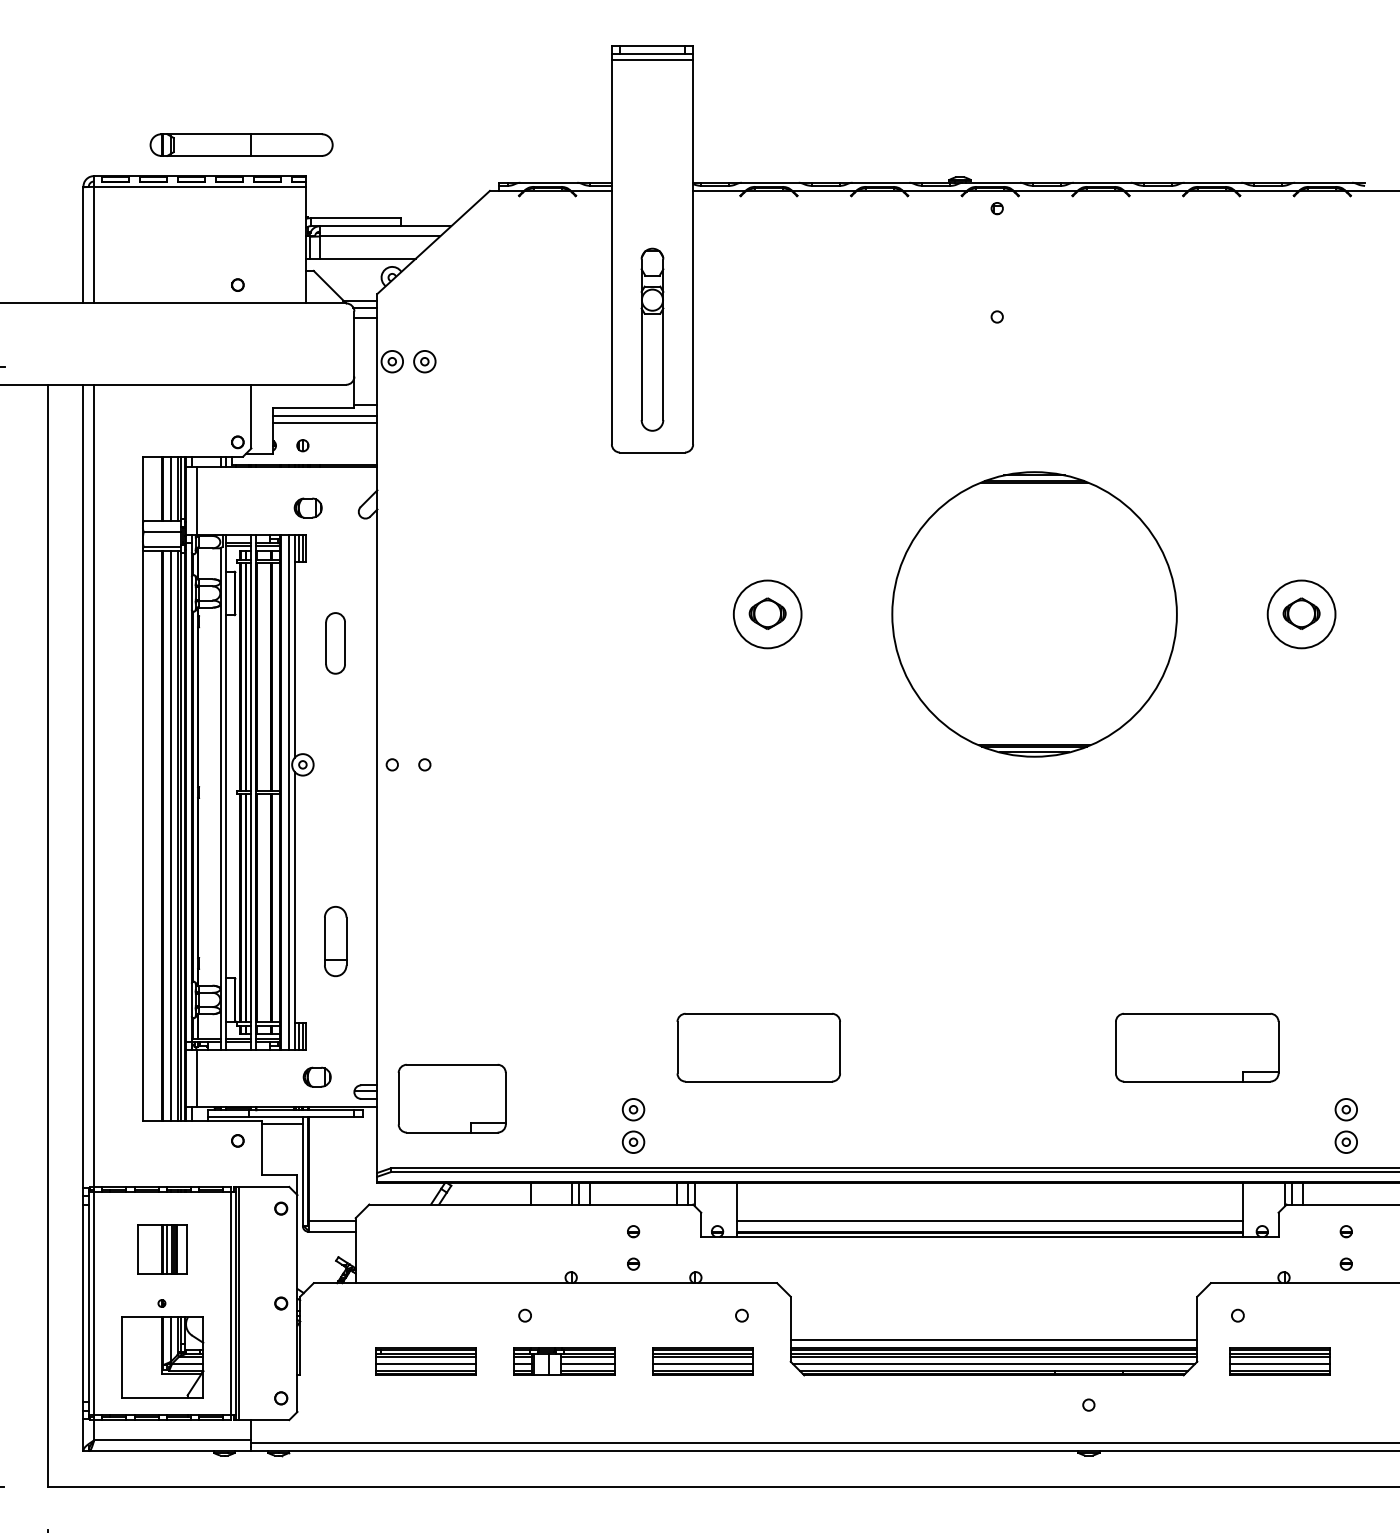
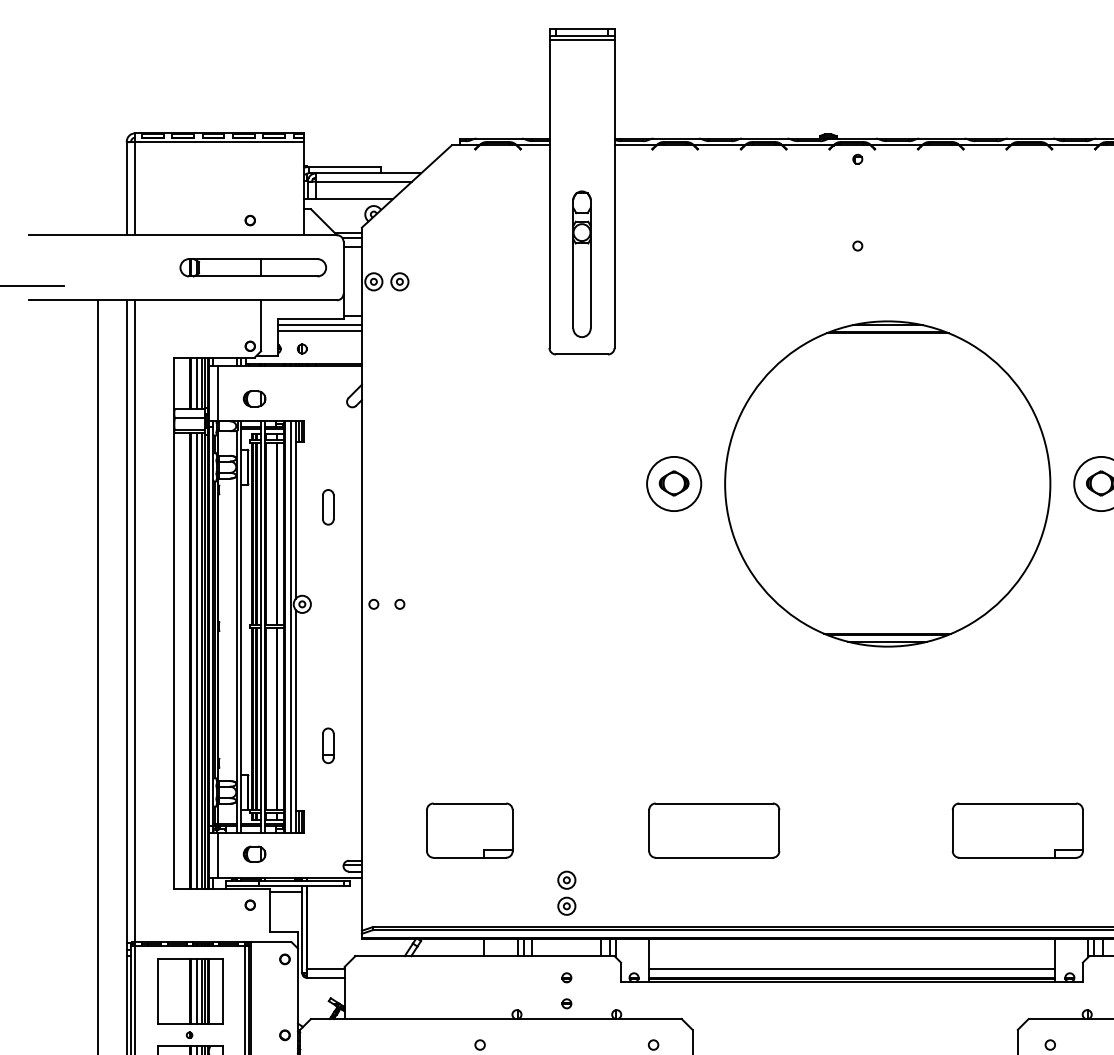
part: (241, 144) -> (253, 267), moved
part: (307, 507) -> (254, 398), moved
part: (1034, 614) -> (887, 484), size x1.43
part: (334, 643) -> (327, 507), size x0.71
part: (334, 941) -> (327, 745), size x0.62
part: (758, 1047) -> (714, 830), moved
part: (316, 1076) -> (254, 853), moved
part: (451, 1098) -> (469, 830), moved
part: (162, 1249) -> (190, 992), size x1.67

